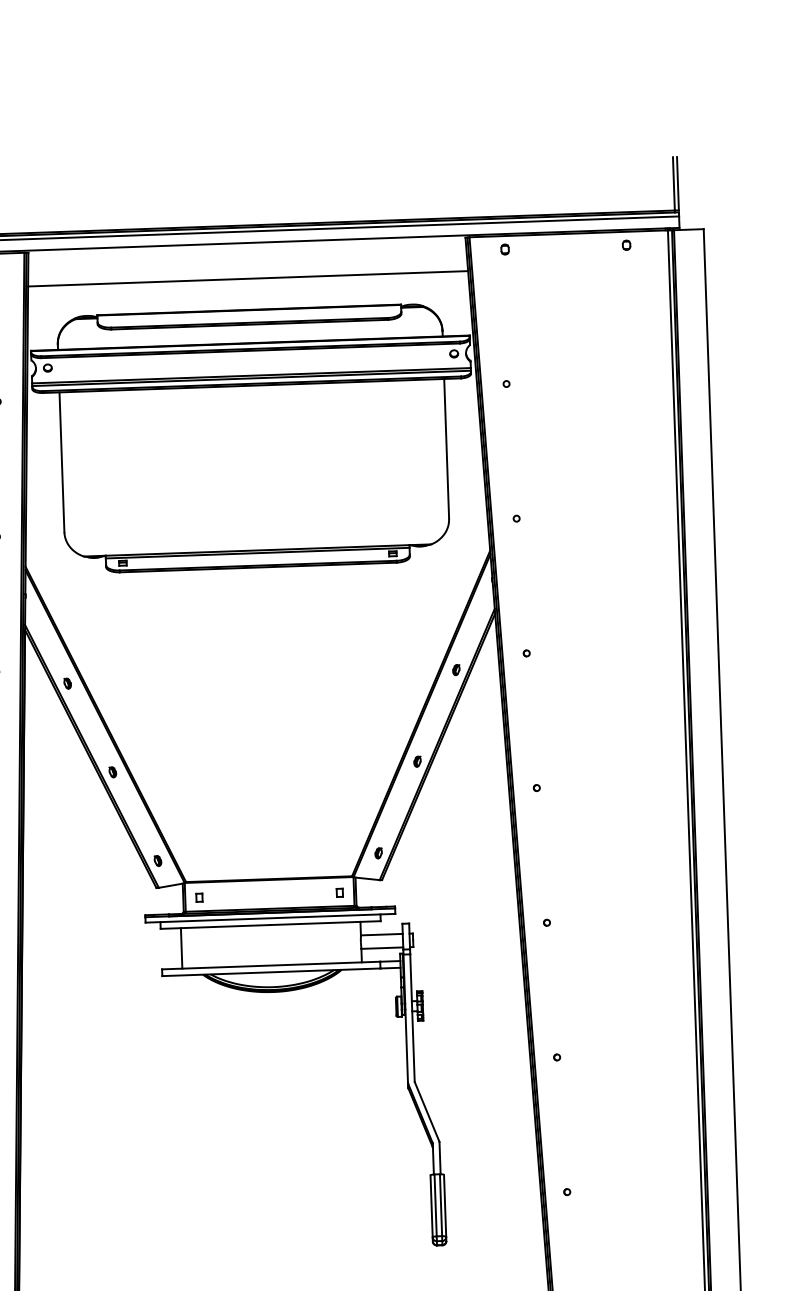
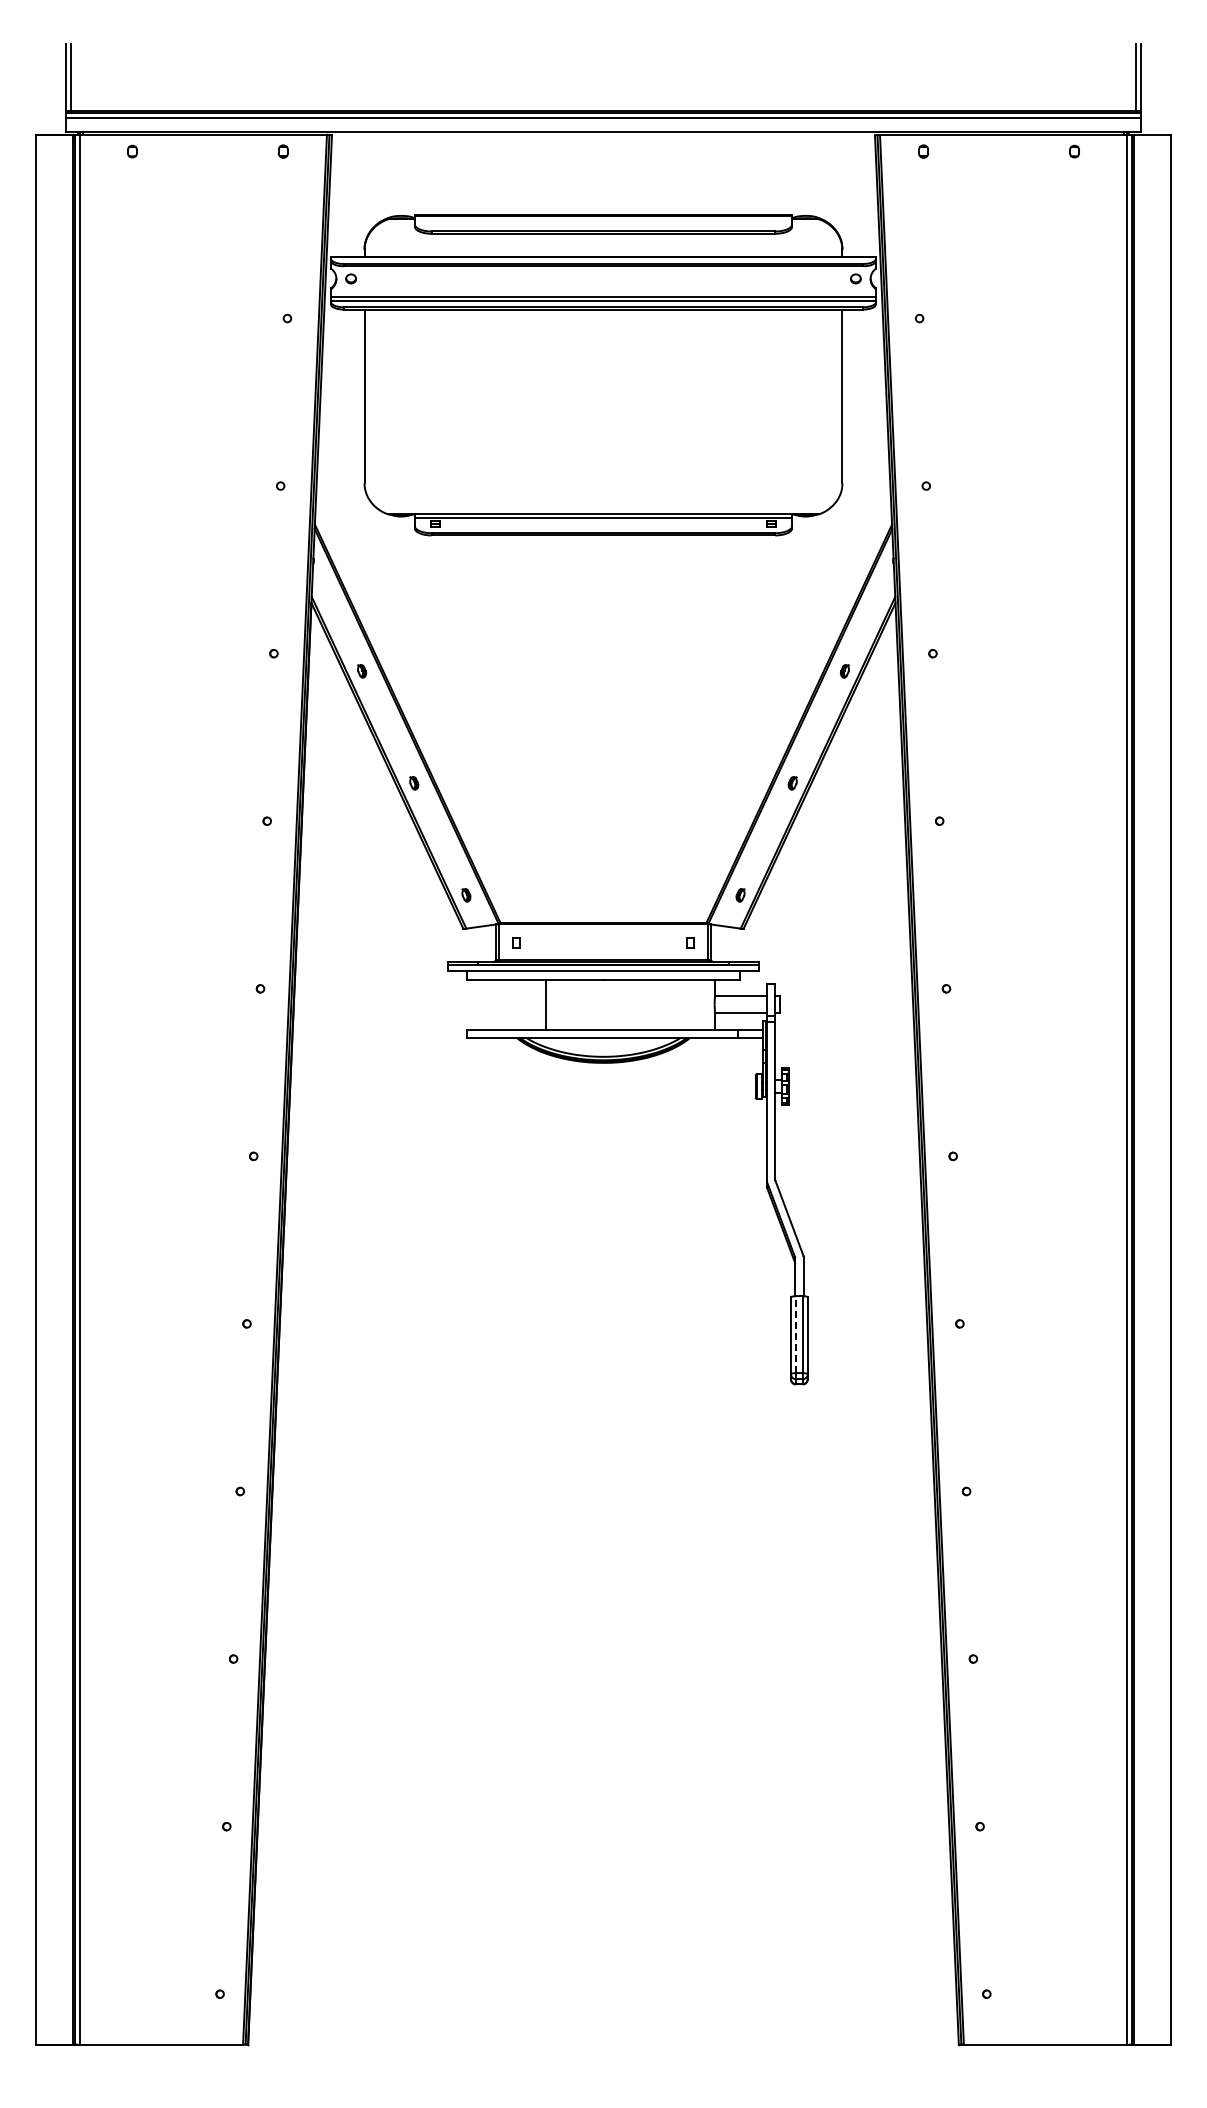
line: (248, 278) -> (603, 176), removed
line: (181, 948) -> (545, 1004), moved
line: (436, 1205) -> (796, 1334), solid -> dashed

